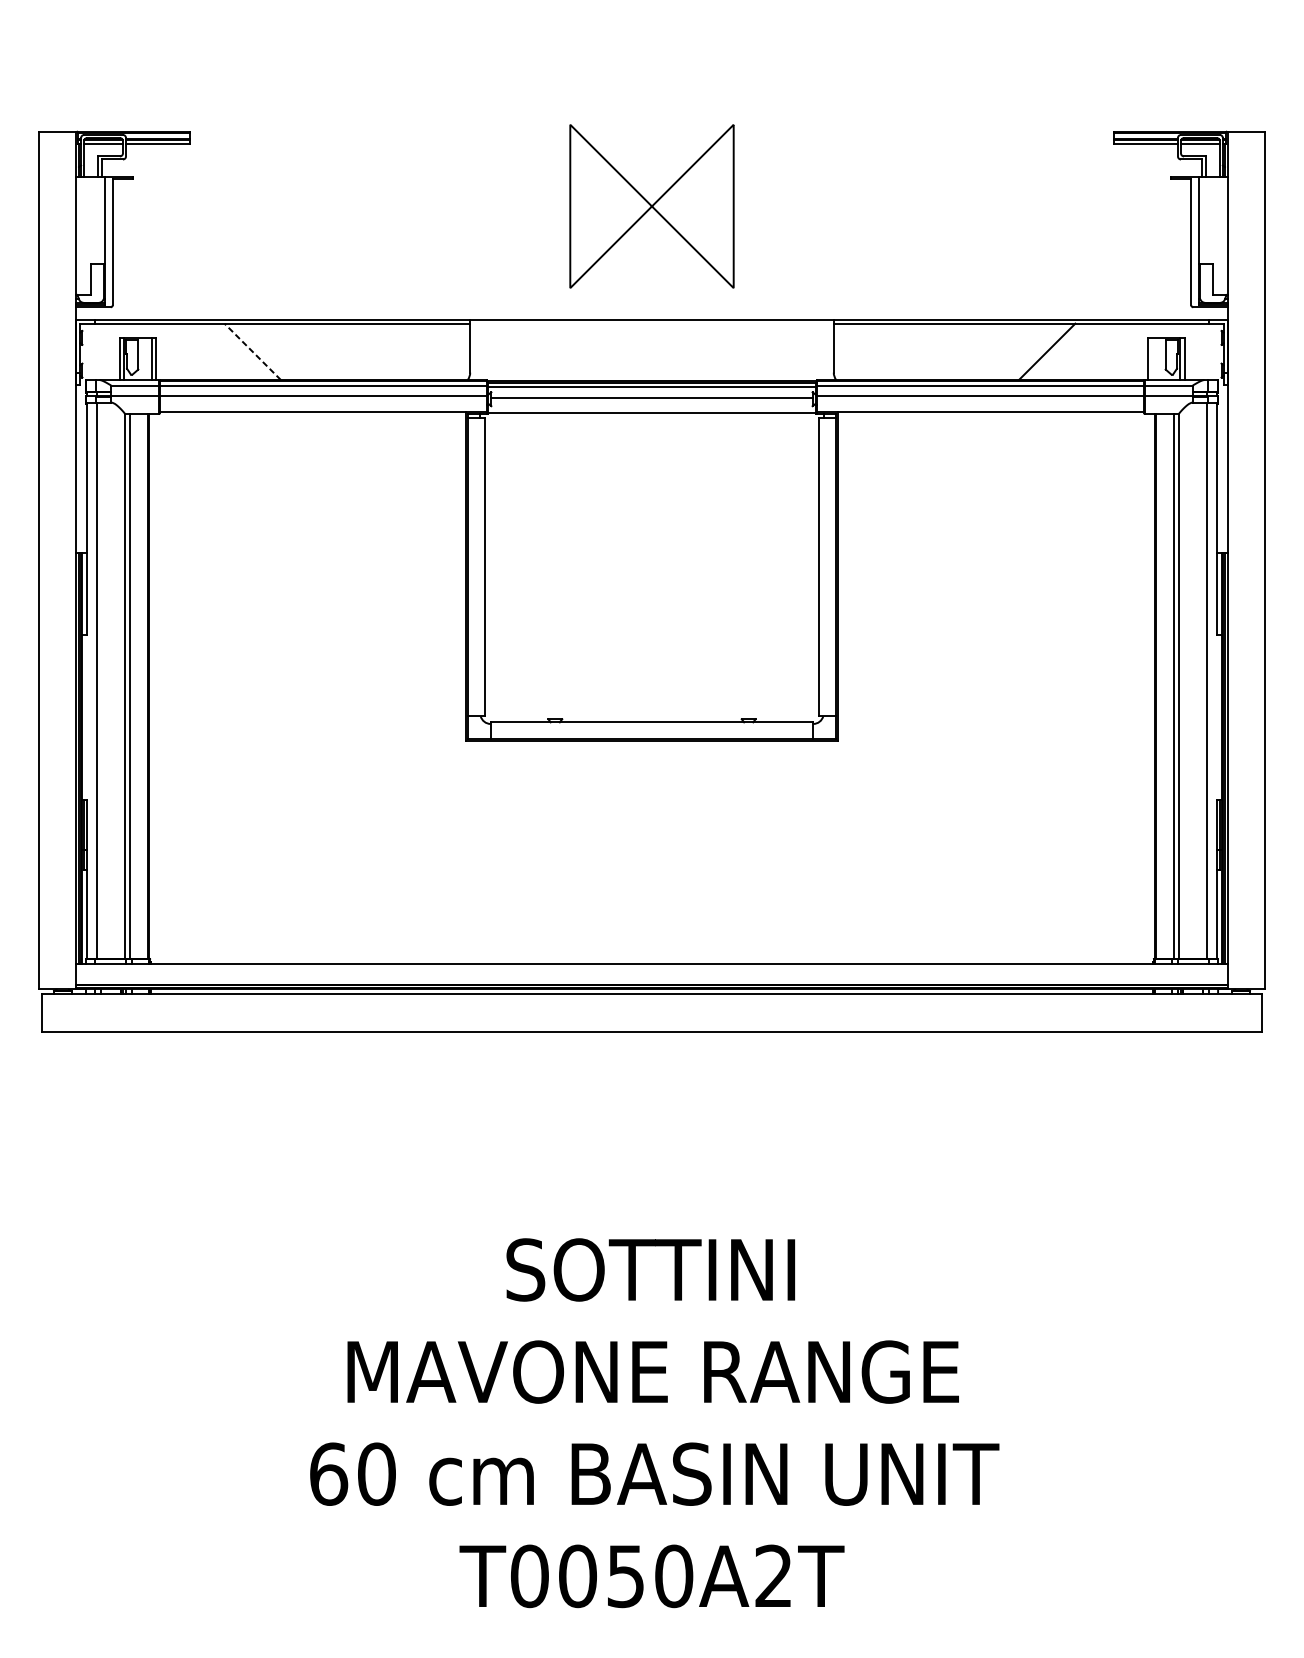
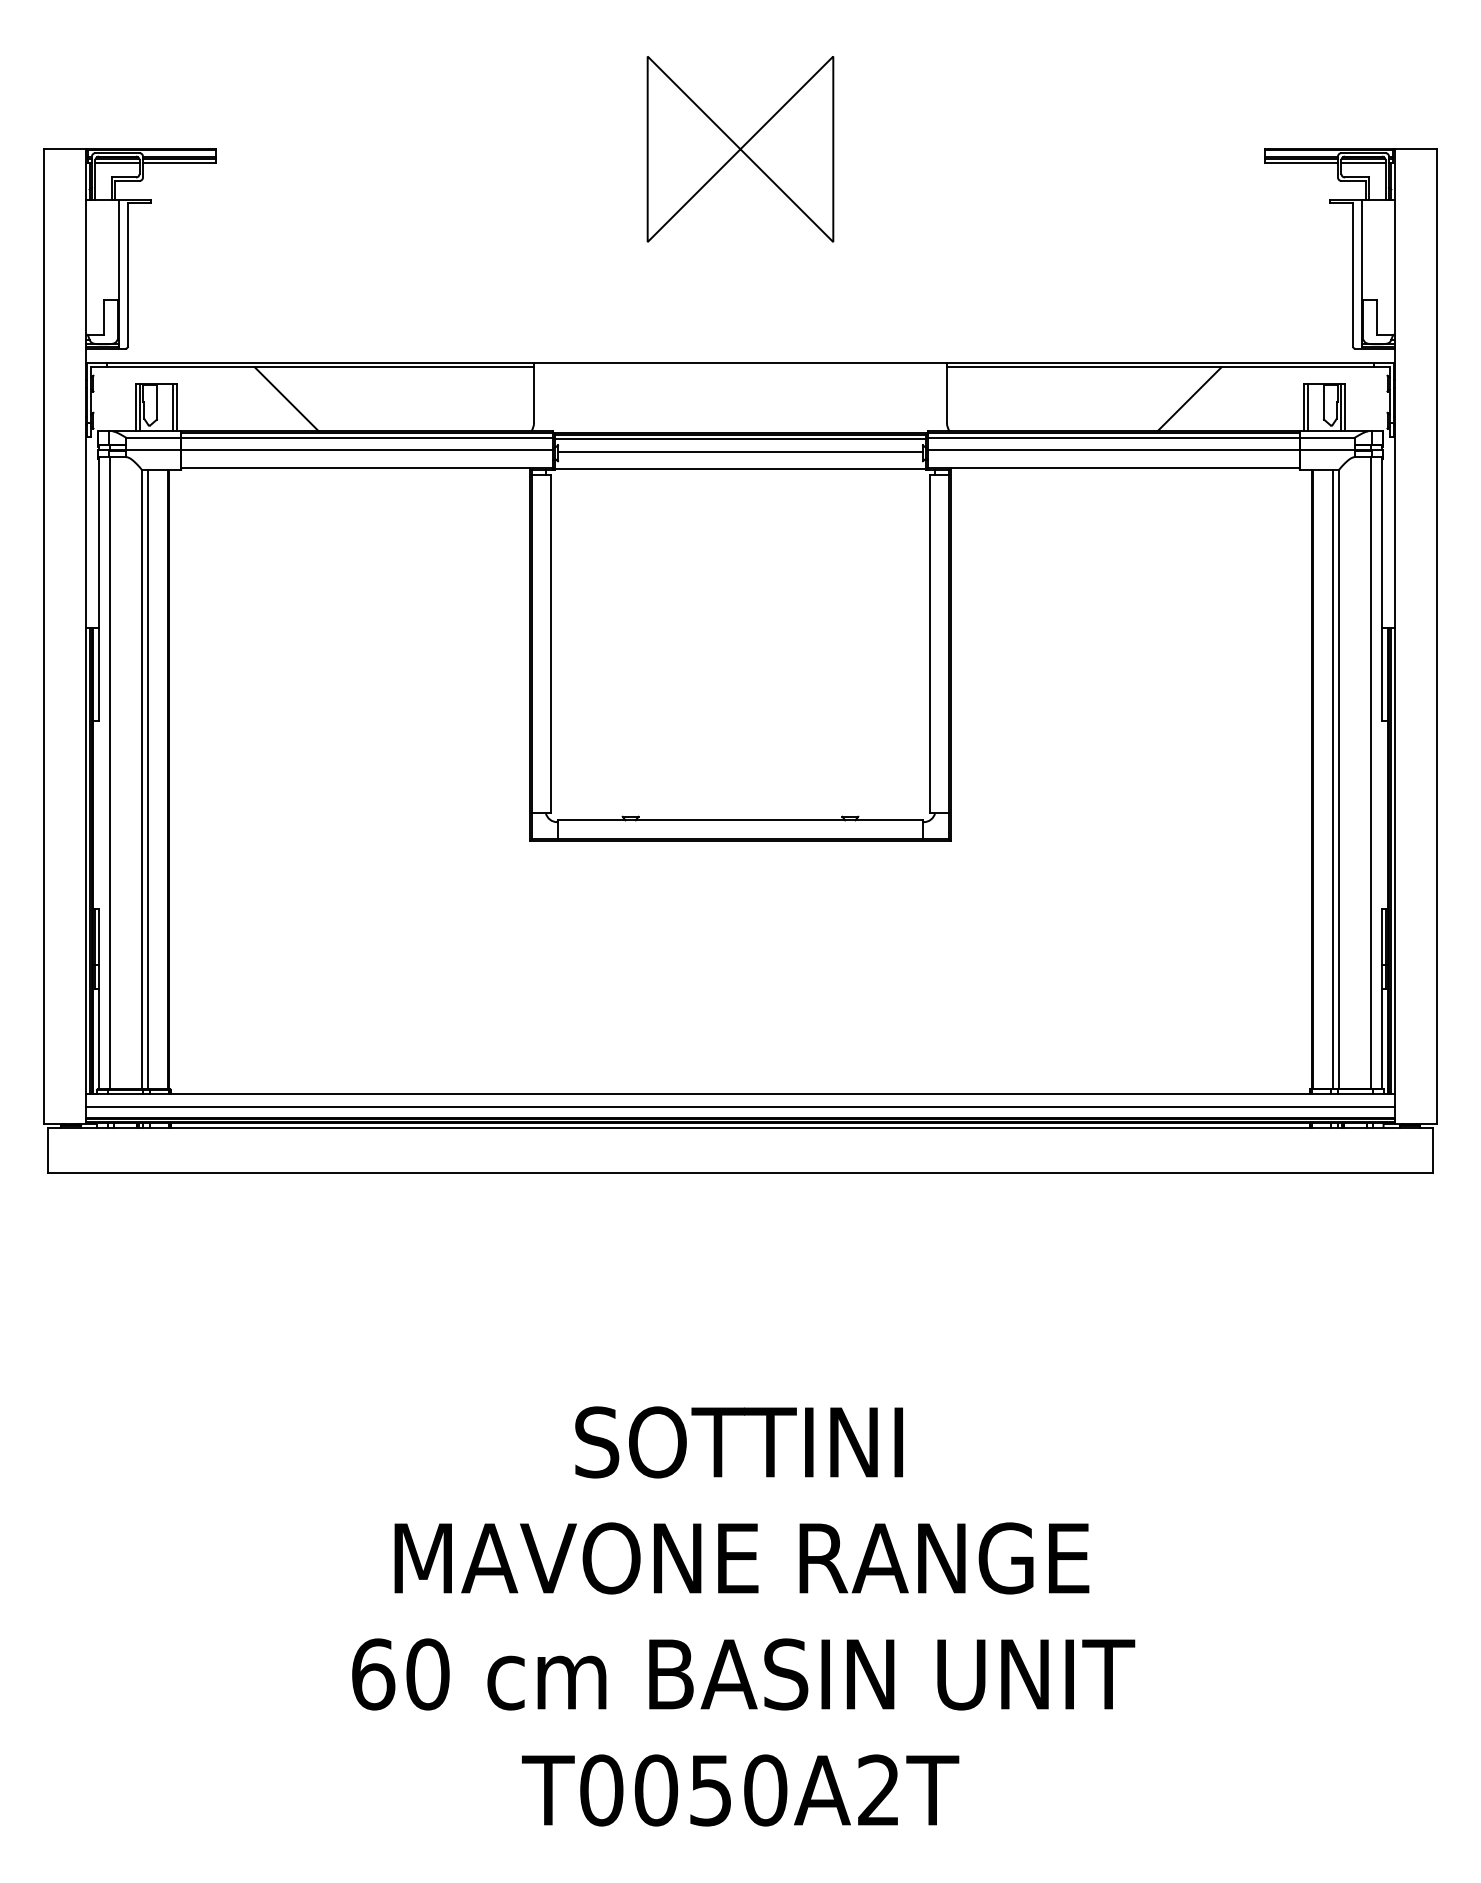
part: (652, 206) -> (740, 149), moved
line: (252, 351) -> (286, 399), dashed -> solid
line: (1152, 358) -> (1308, 407), added
line: (652, 974) -> (740, 1106), added

